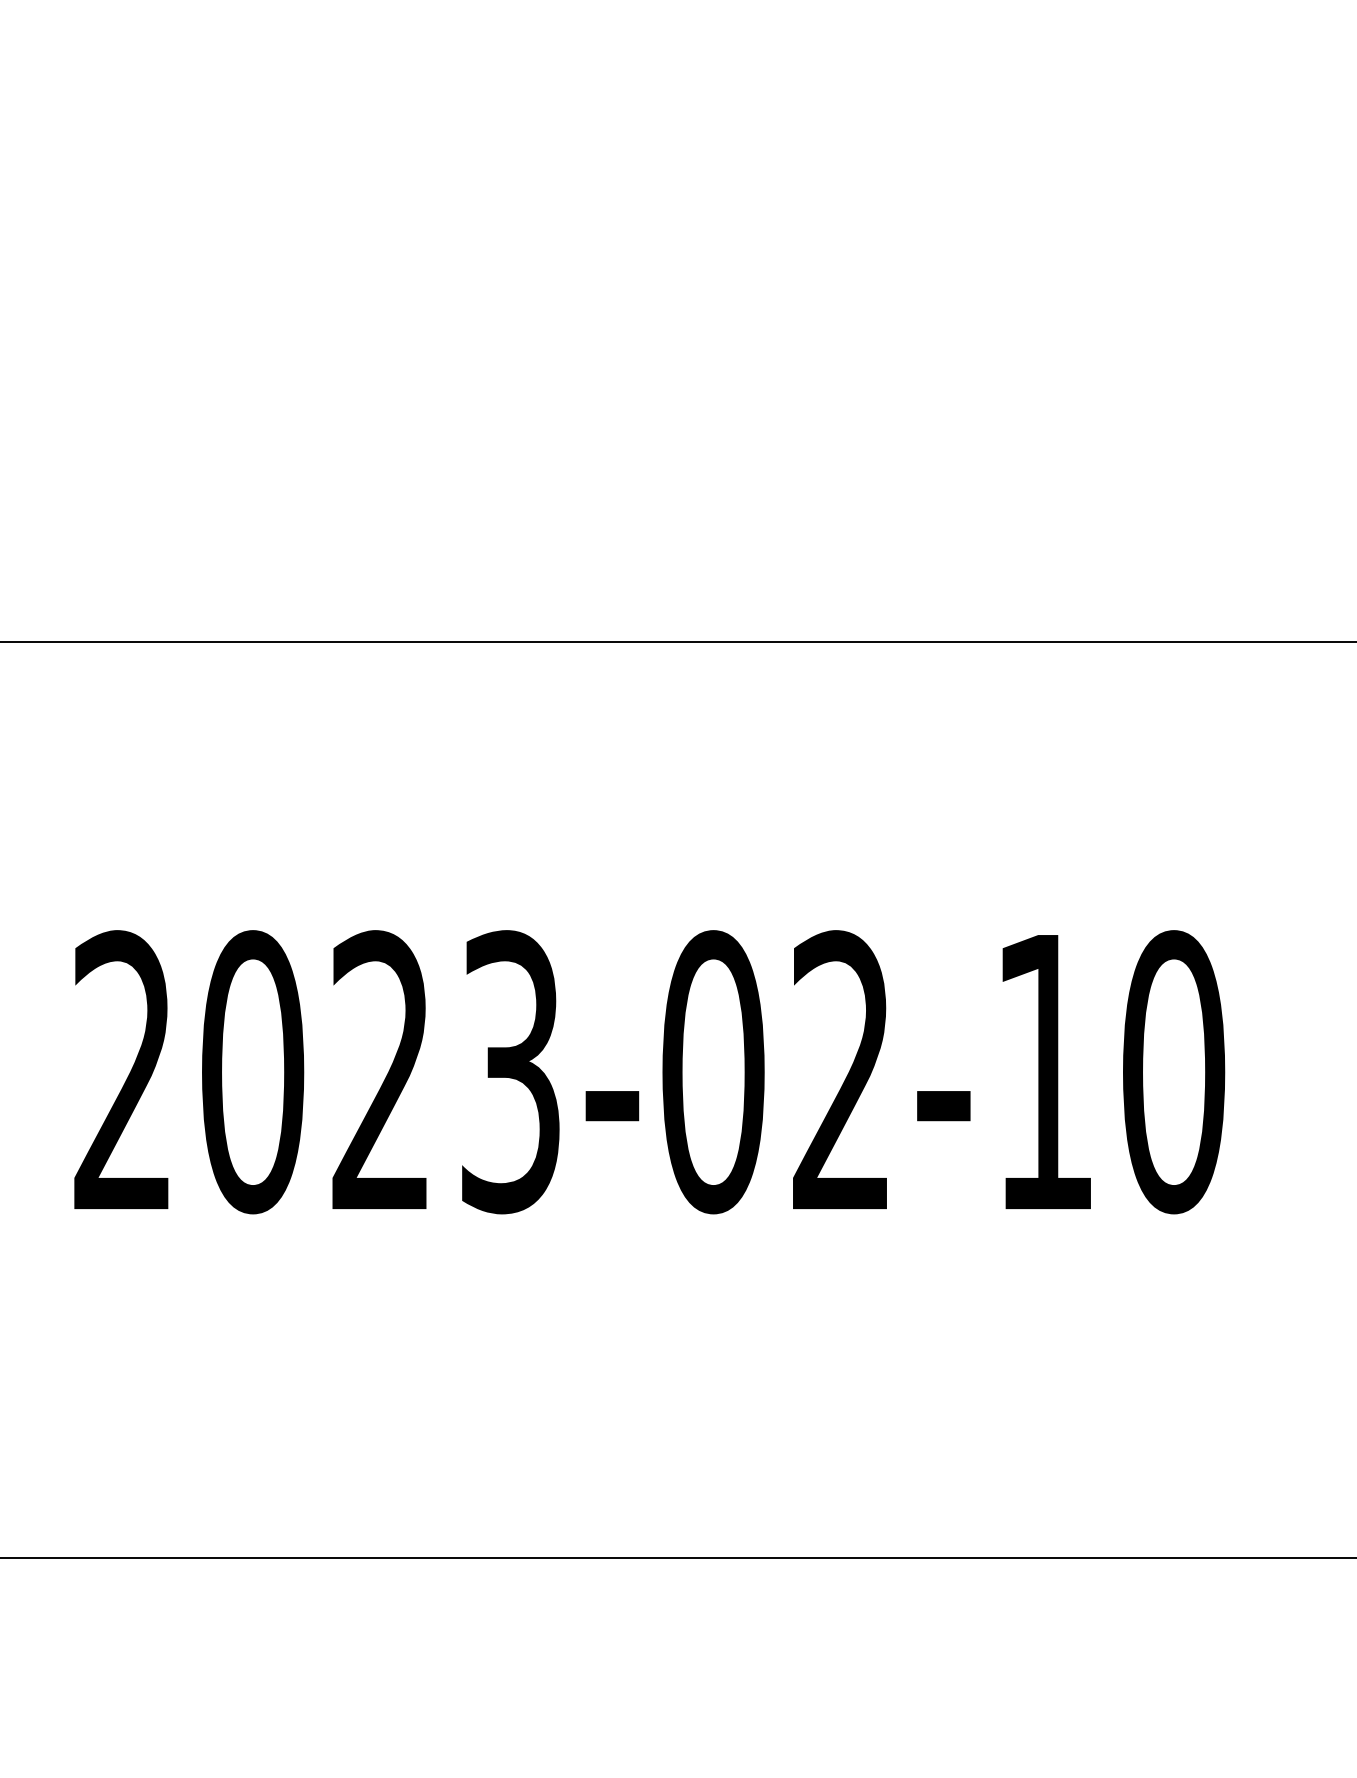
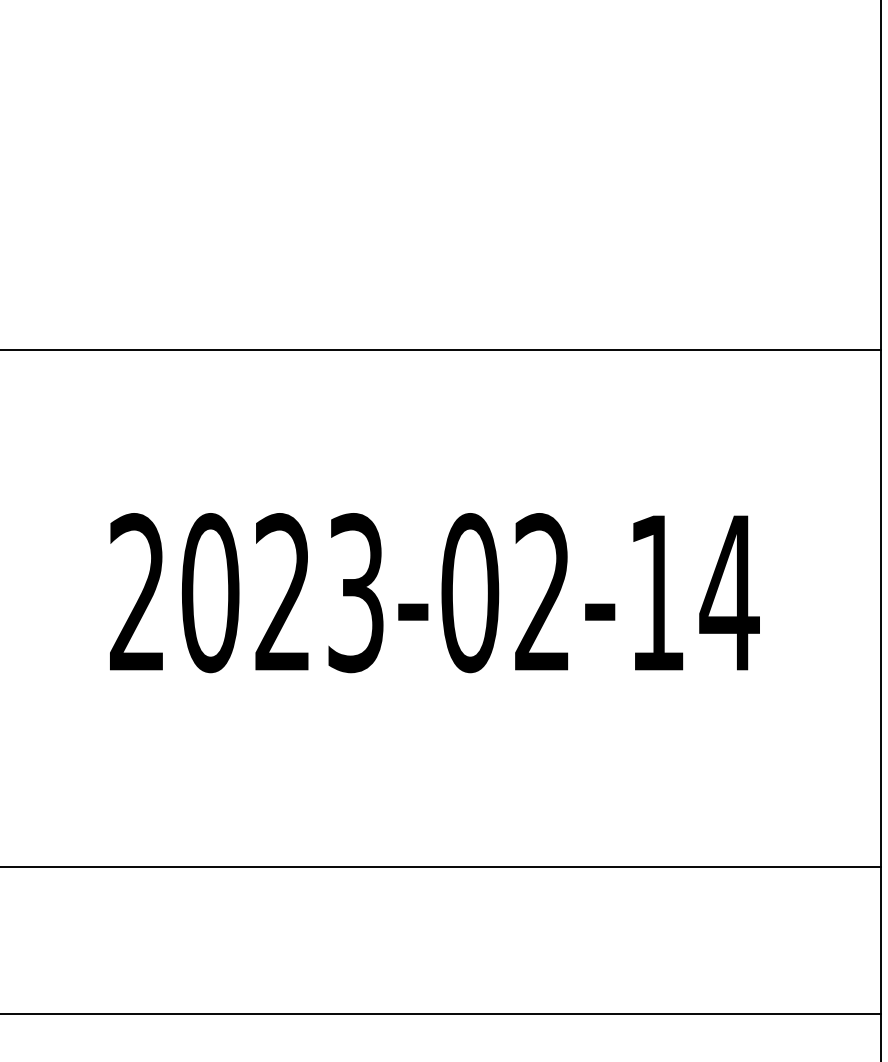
text: (1173, 1072) -> (729, 593), 2023-02-10 -> 2023-02-14

